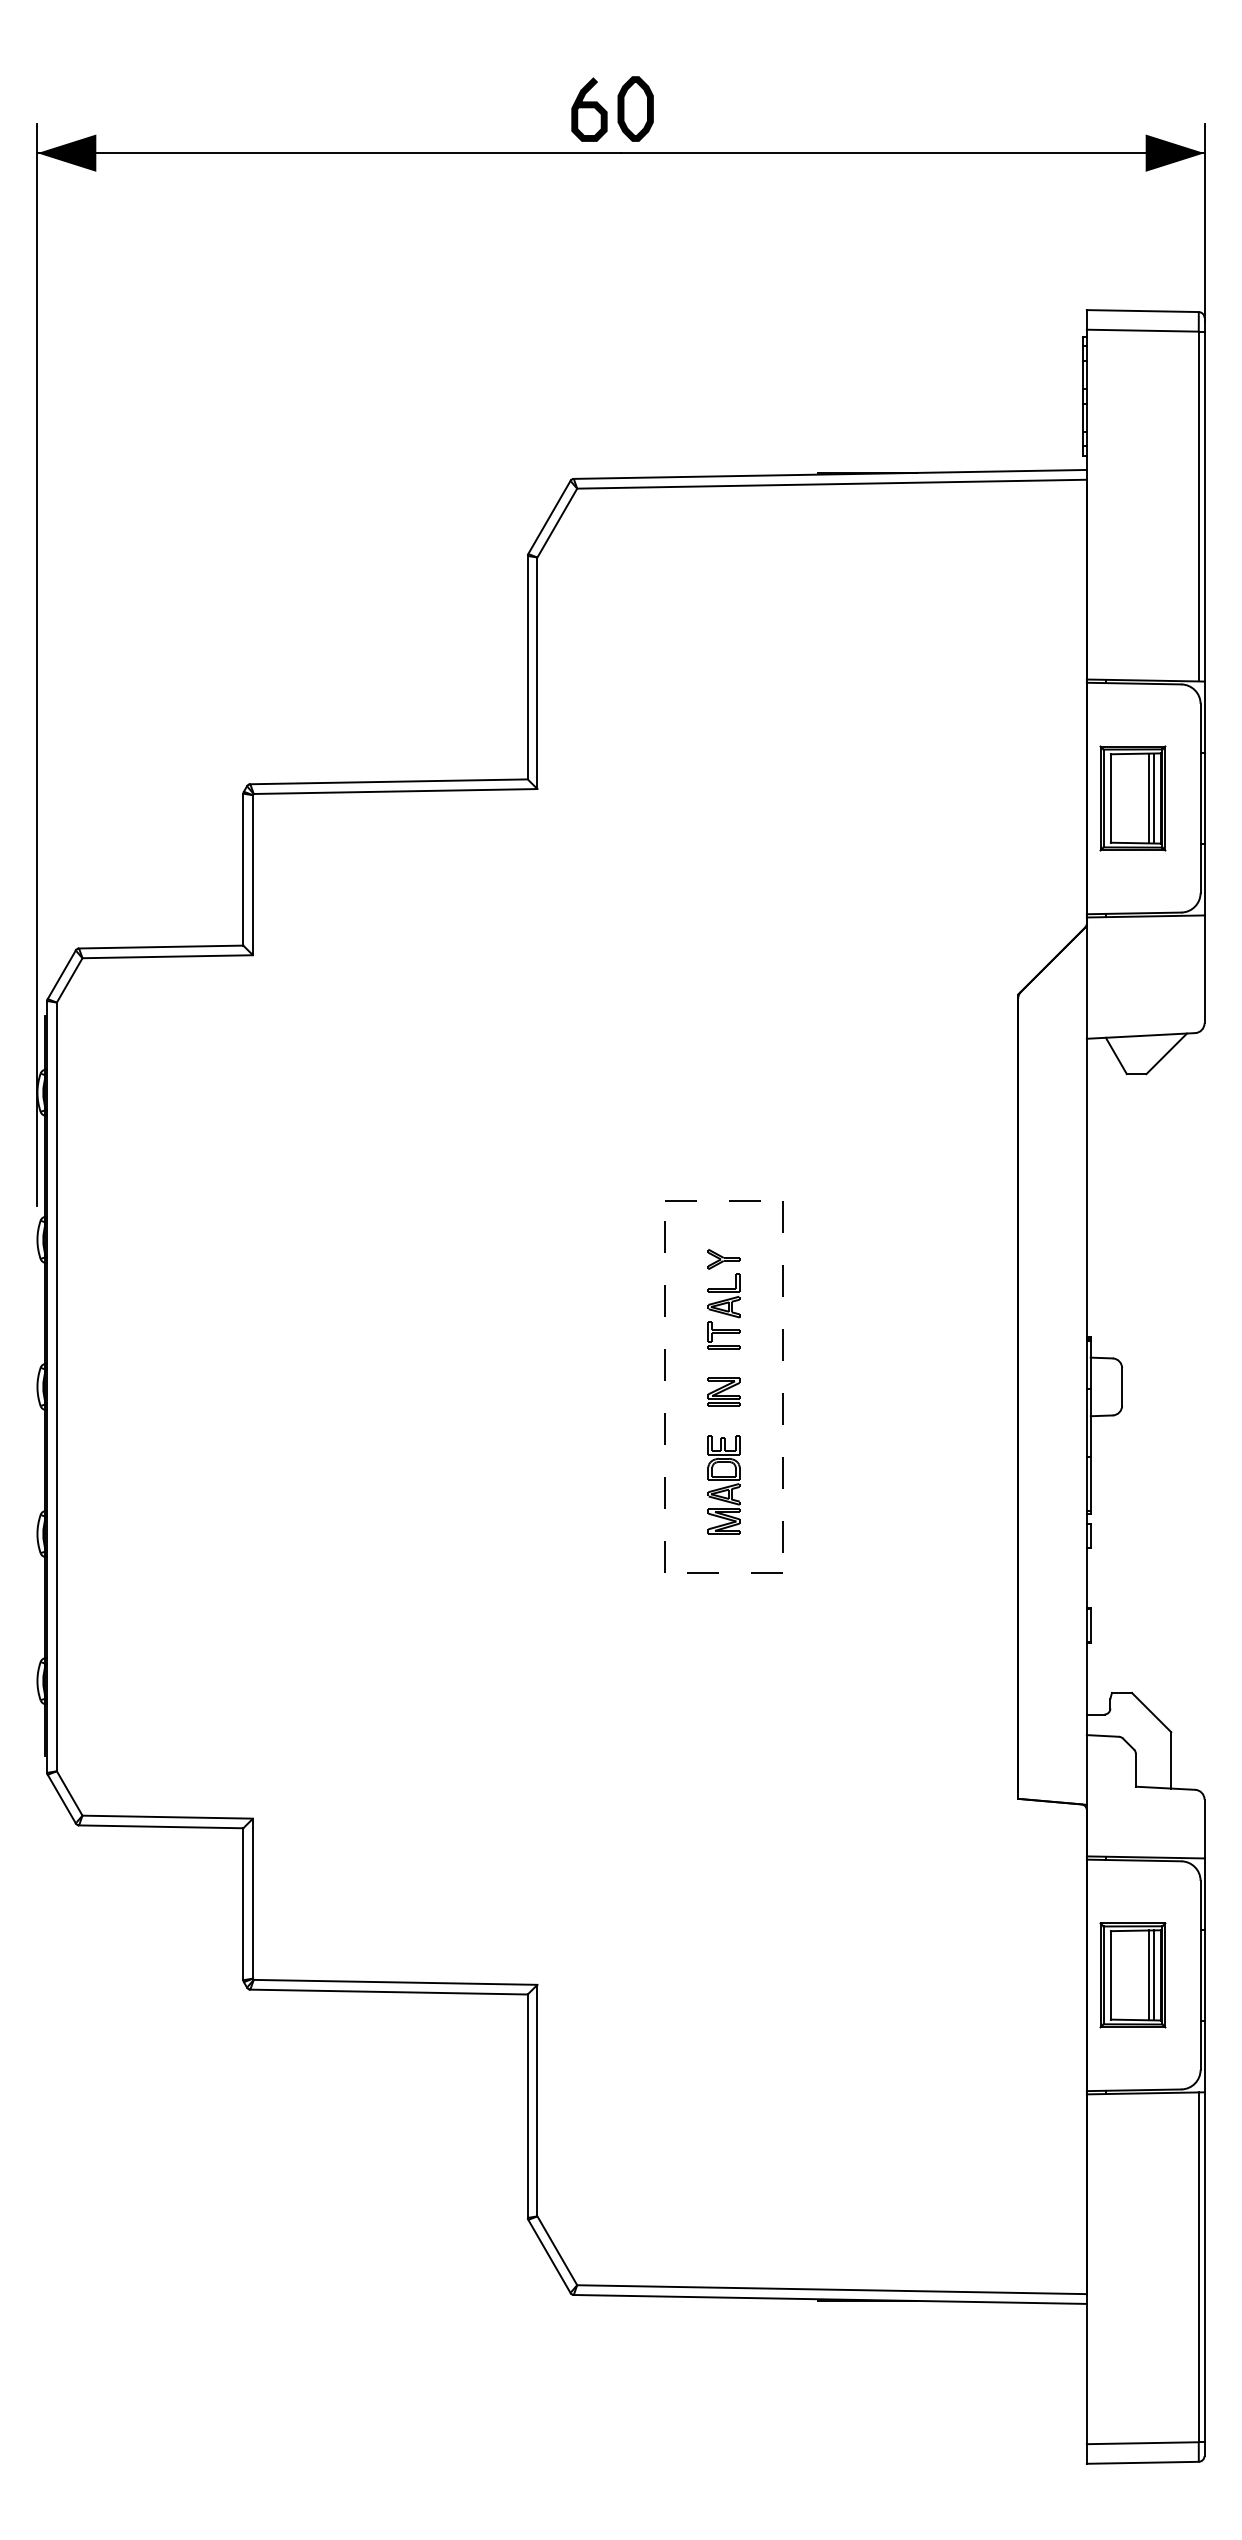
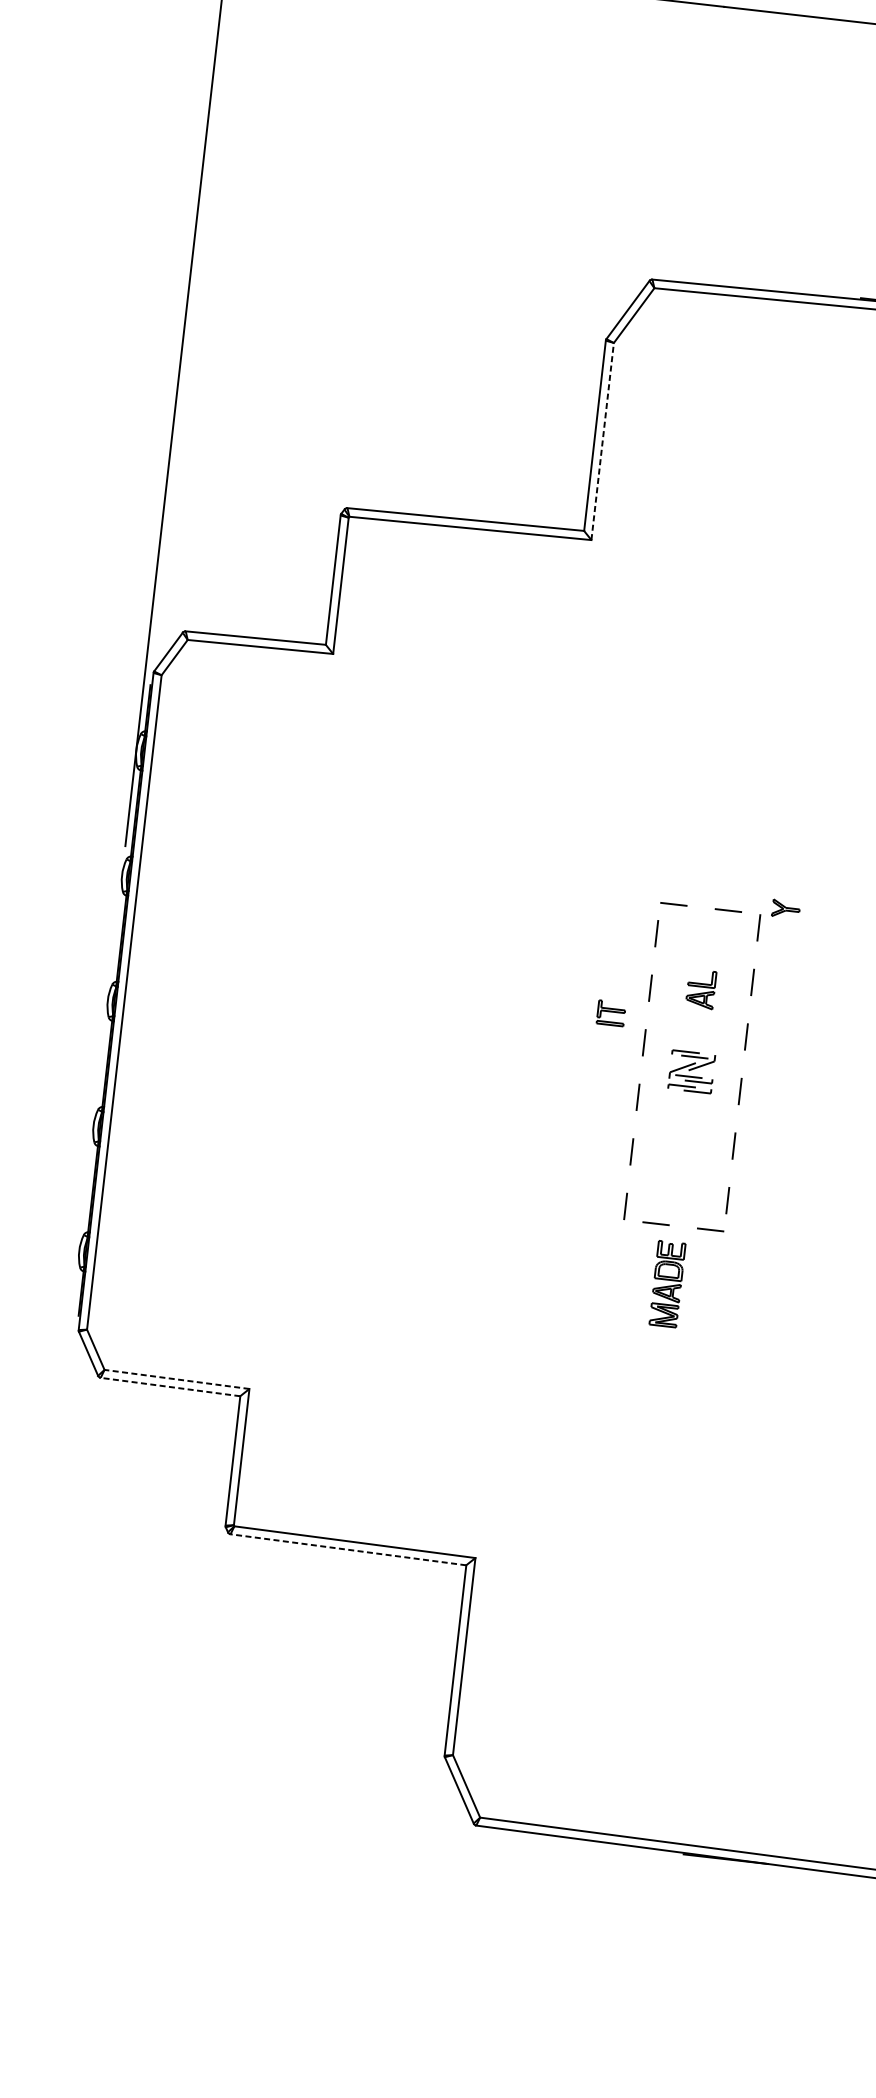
line: (537, 673) -> (602, 441), solid -> dashed
part: (723, 1259) -> (785, 909), moved
part: (723, 1335) -> (610, 1013), moved
part: (723, 1391) -> (691, 1070), size x1.6
part: (723, 1484) -> (667, 1283), moved
line: (167, 1817) -> (176, 1379), solid -> dashed
line: (160, 1826) -> (169, 1386), solid -> dashed
line: (389, 1992) -> (348, 1550), solid -> dashed

